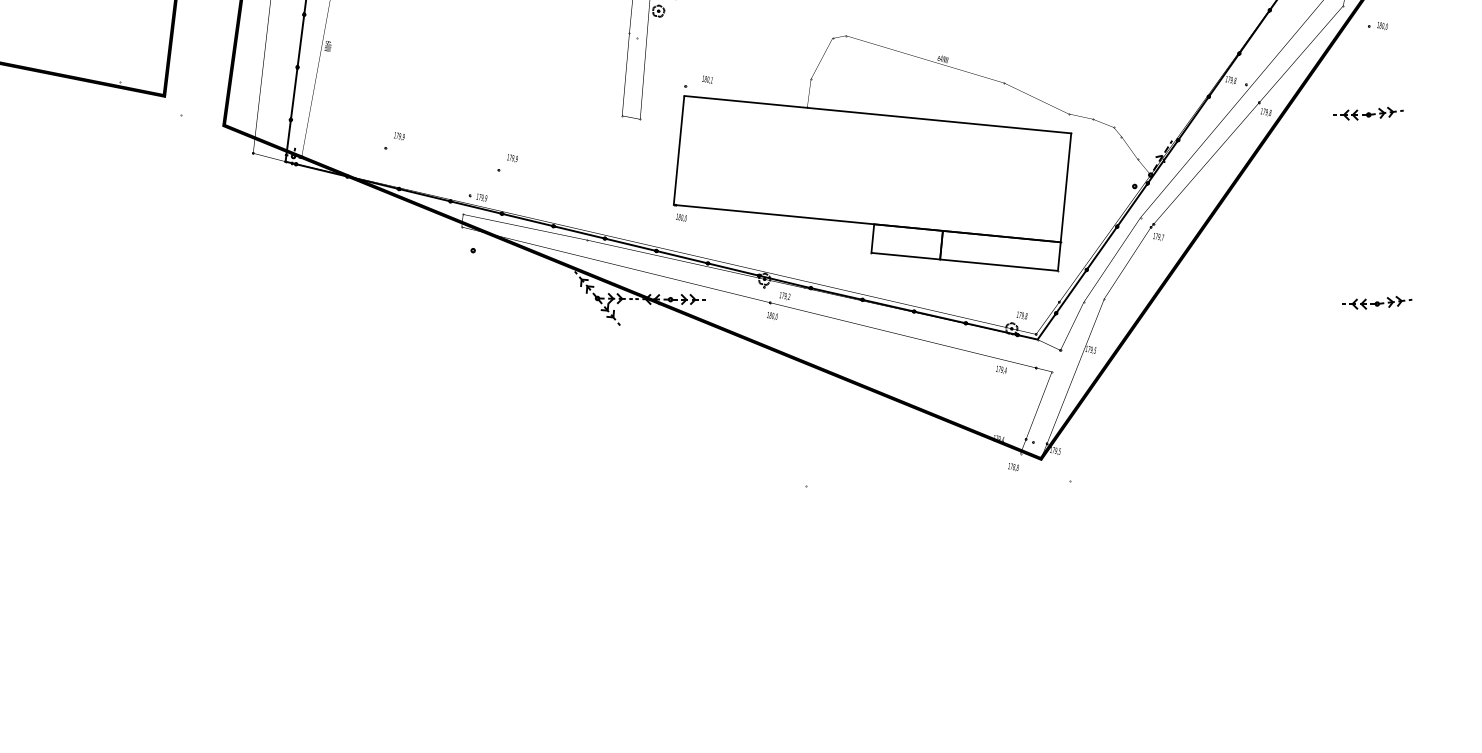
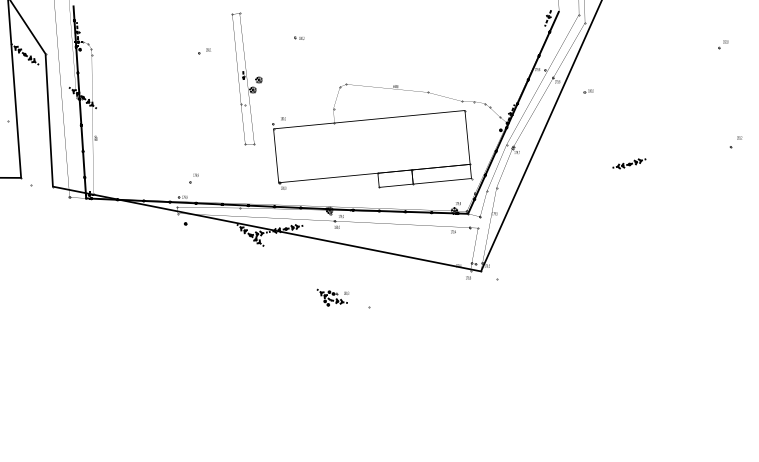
part: (1377, 26) -> (588, 91), moved
part: (1368, 112) -> (607, 72), removed
part: (393, 141) -> (136, 178), removed
part: (736, 453) -> (332, 297), added

